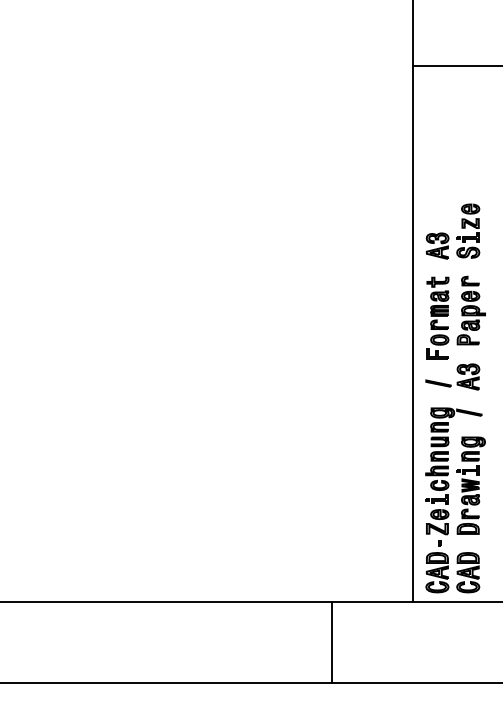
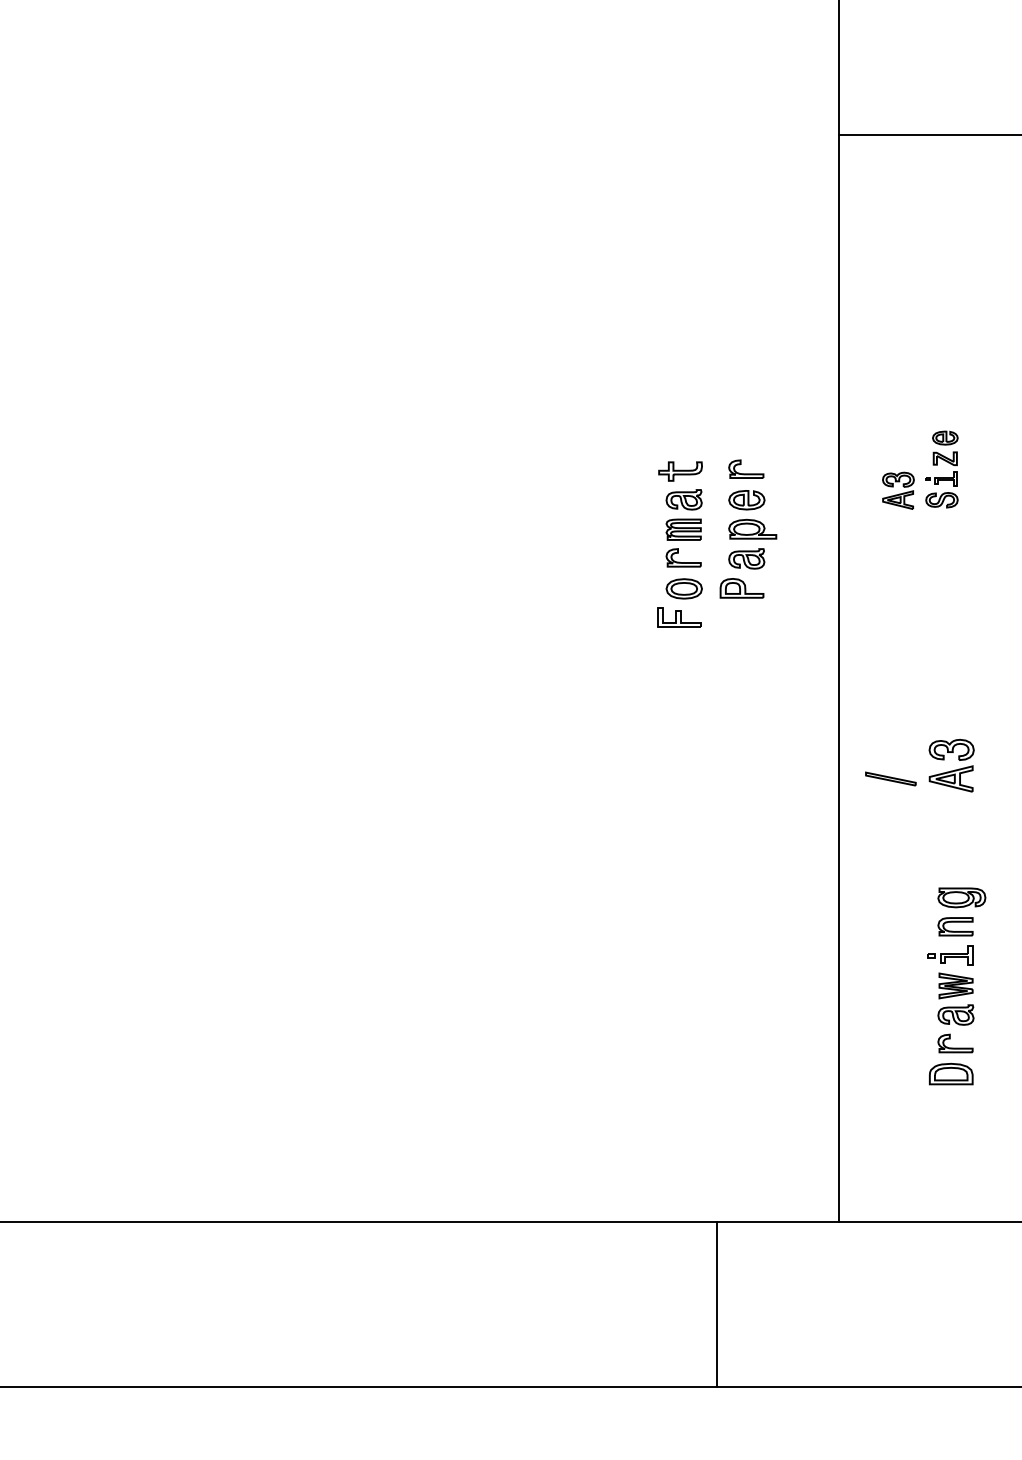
part: (452, 231) -> (919, 470), size x0.7
part: (461, 316) -> (728, 541), moved
part: (453, 500) -> (921, 1016), removed
line: (331, 641) -> (716, 1302), moved

